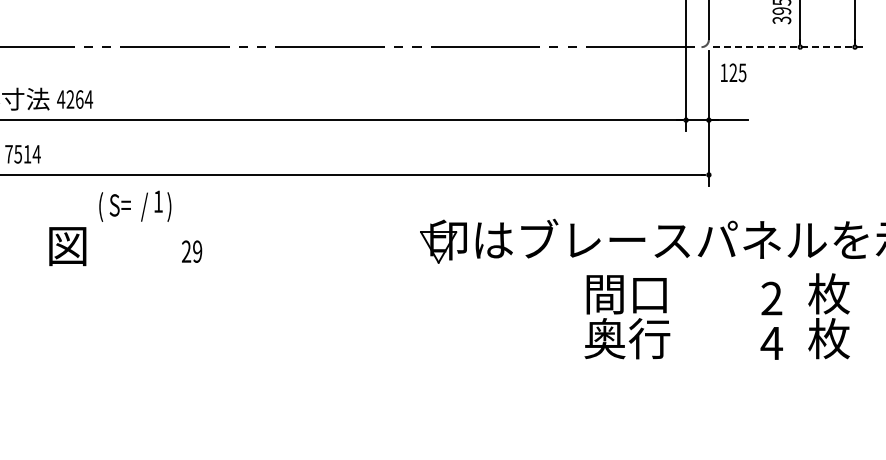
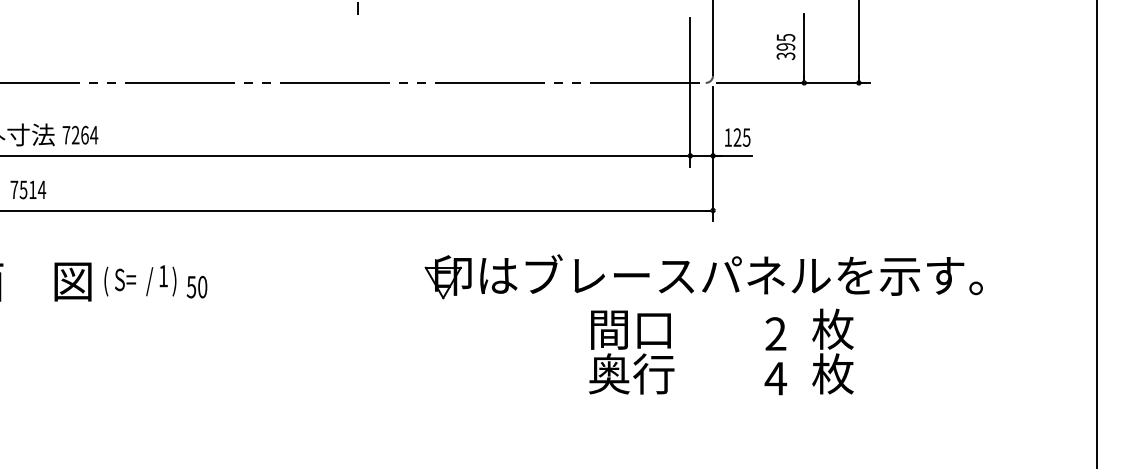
line: (789, 46) -> (793, 82), dashed -> solid
text: (733, 72) -> (737, 137), moved
text: (61, 99) -> (66, 135), 4264 -> 7264
text: (135, 205) -> (140, 280), moved
text: (191, 251) -> (196, 286), 29 -> 50

